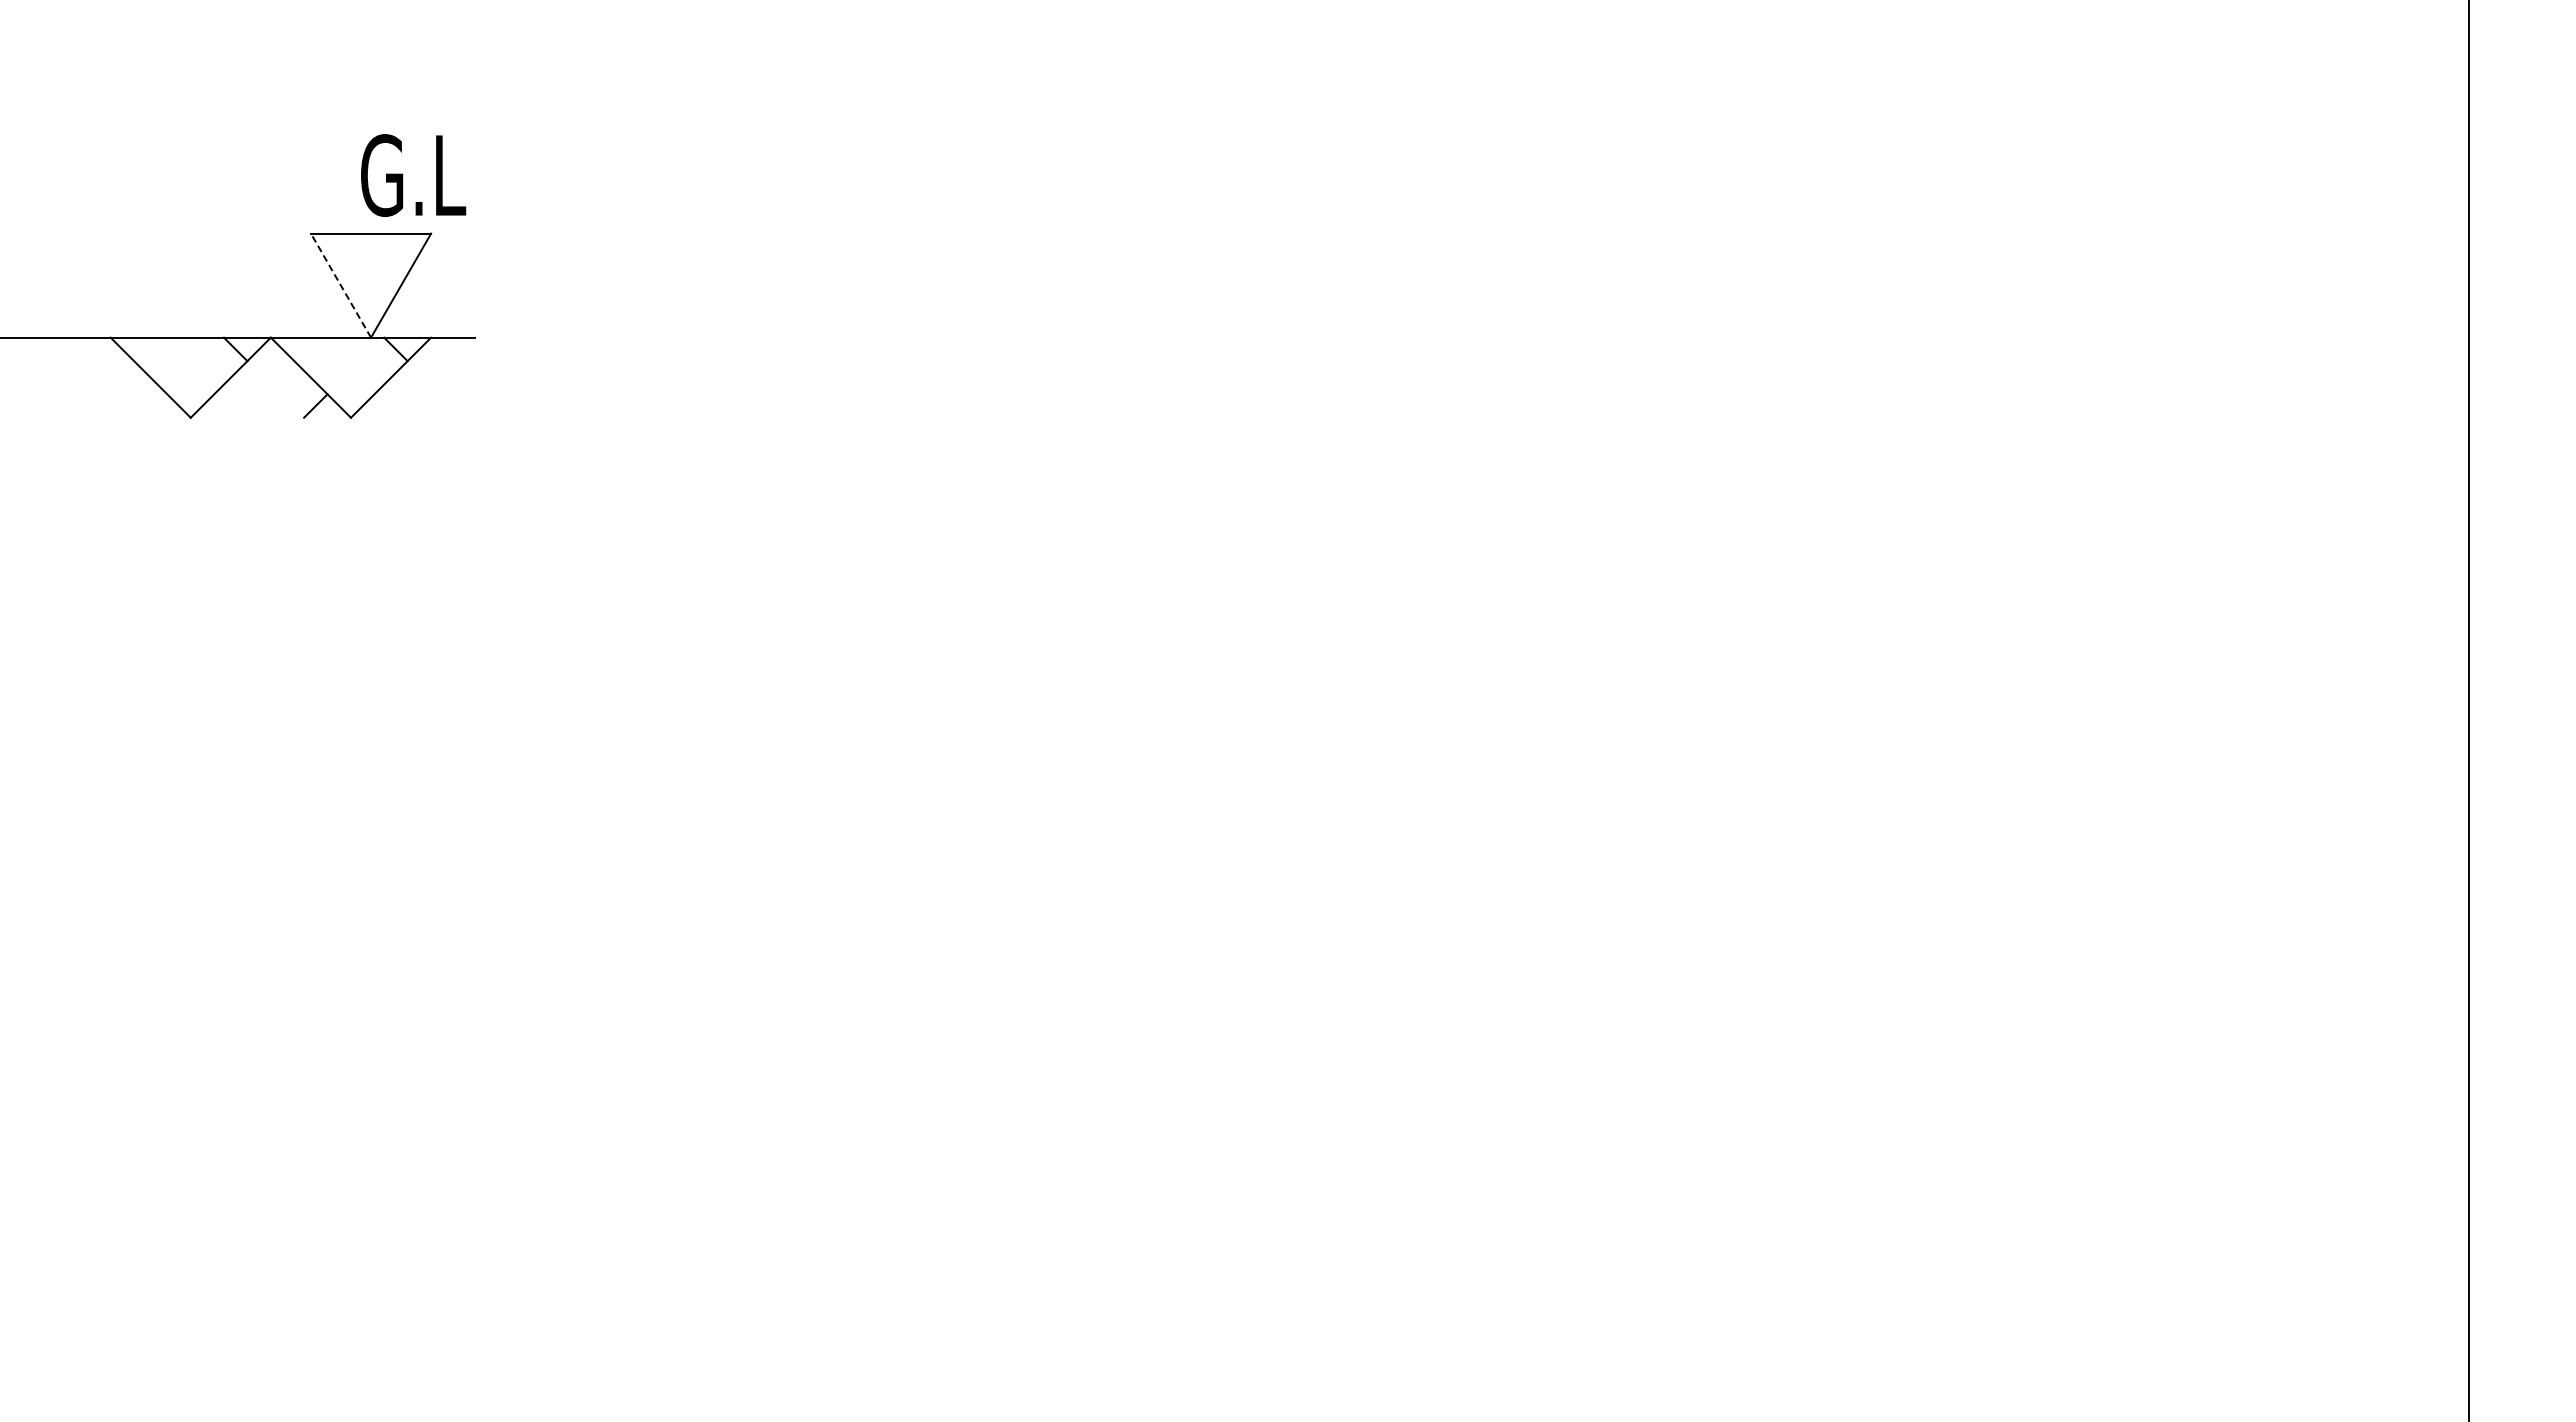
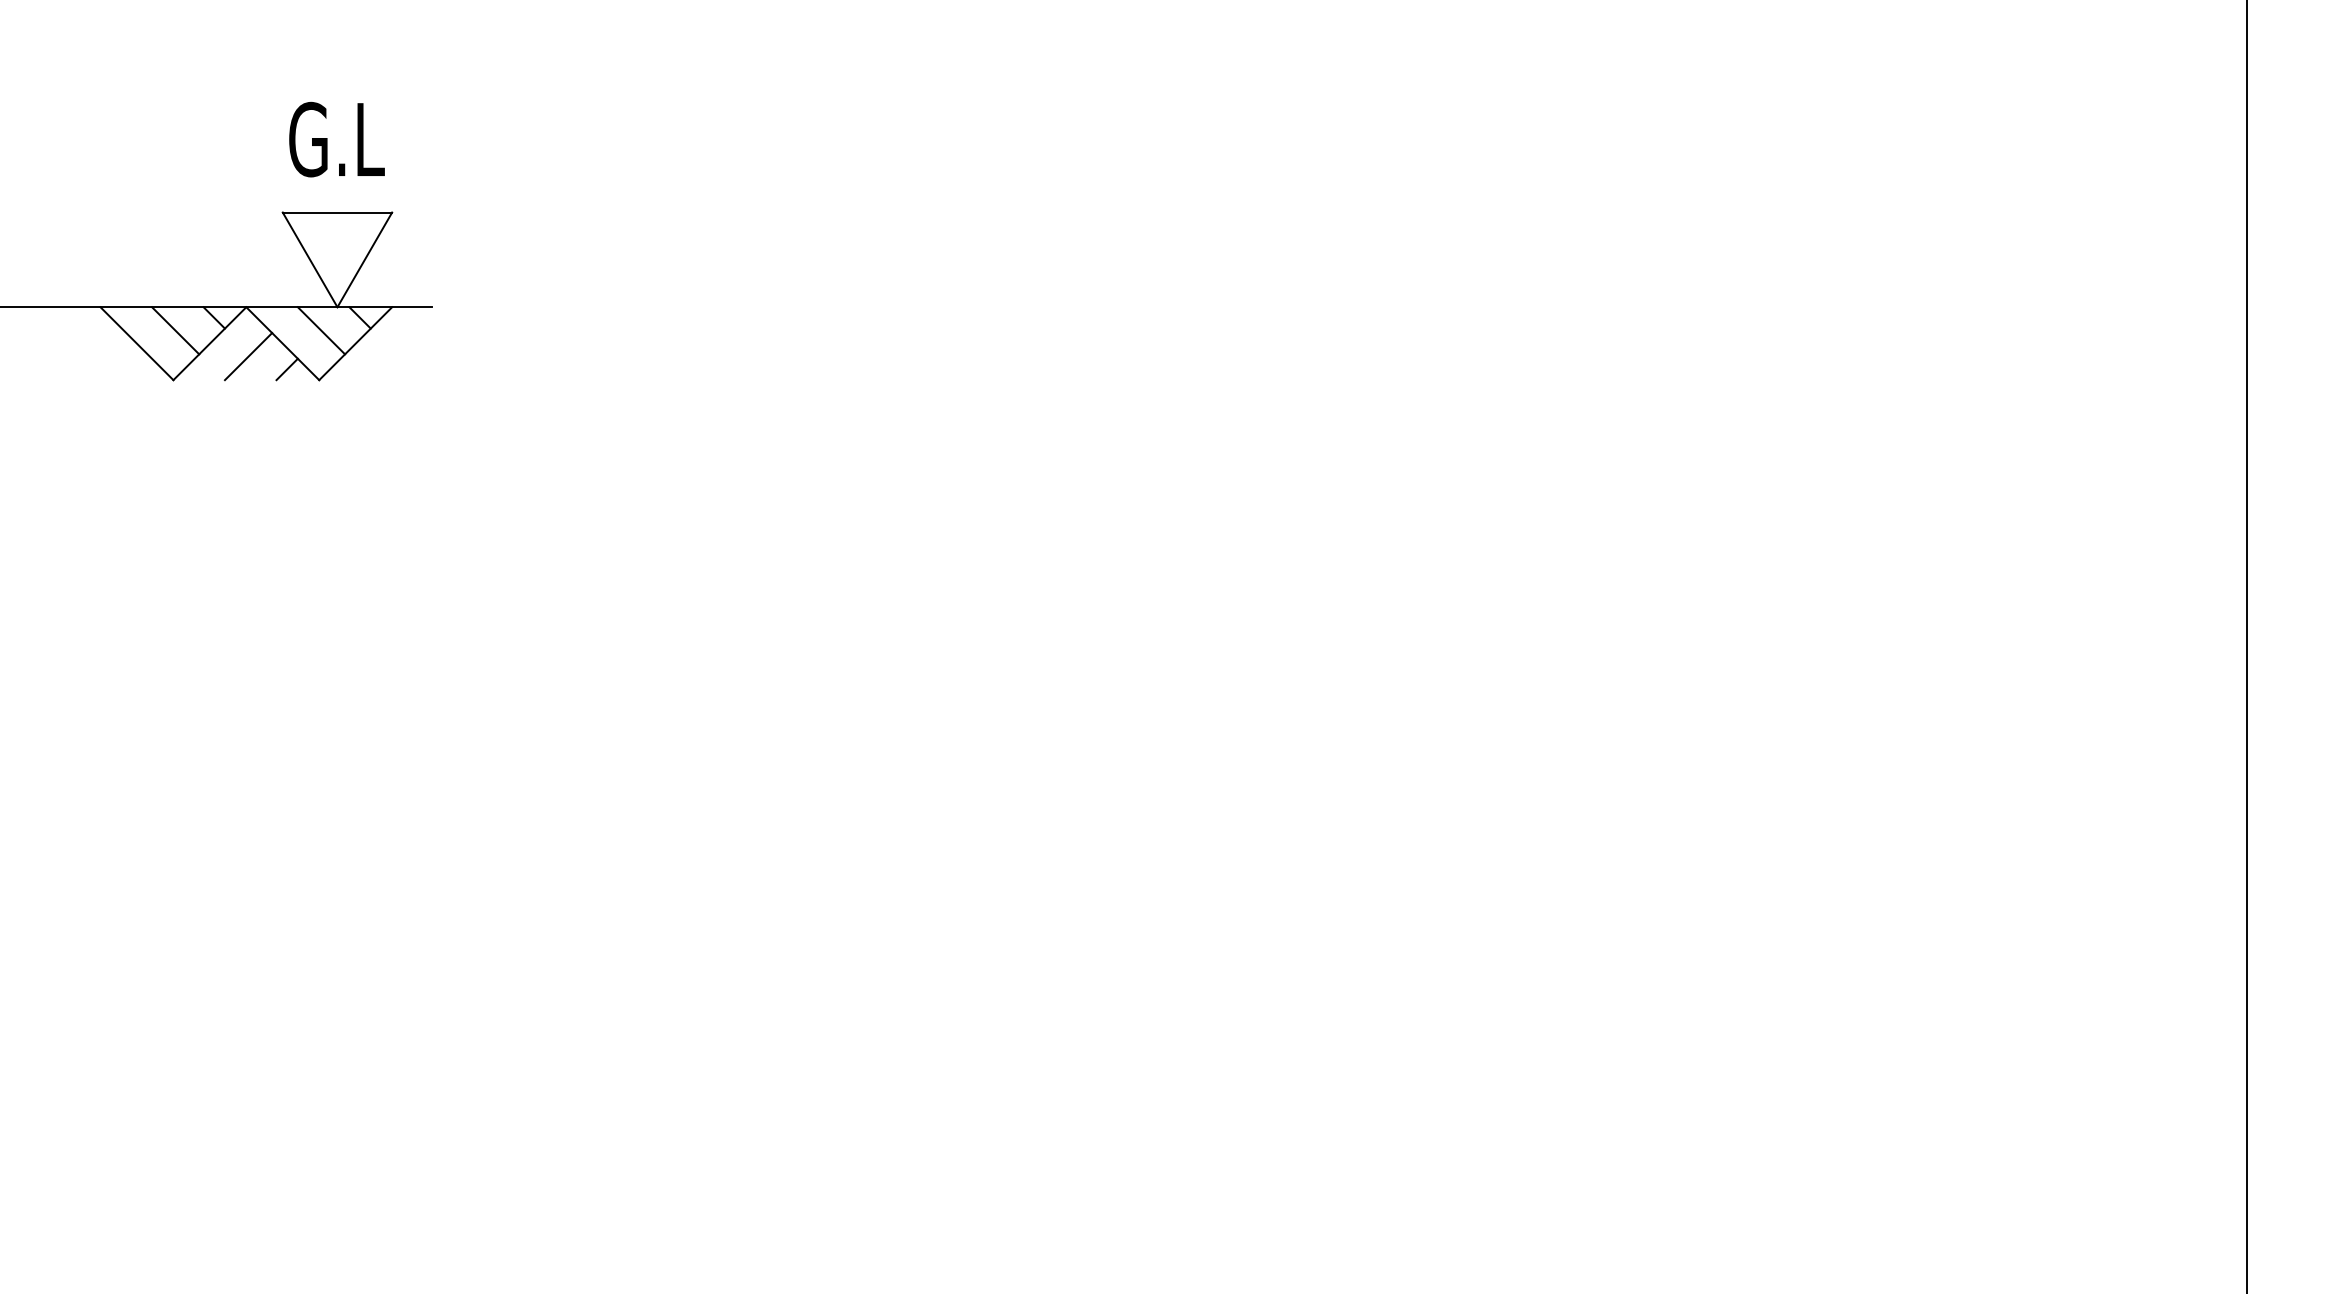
text: (413, 175) -> (336, 139), moved
line: (340, 285) -> (309, 259), dashed -> solid
line: (193, 363) -> (175, 330), added
line: (353, 363) -> (321, 330), added
line: (273, 391) -> (248, 356), added

